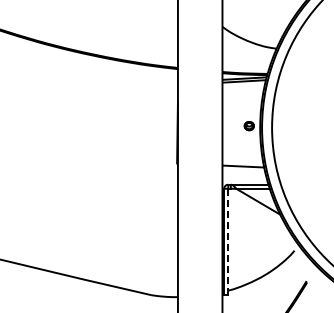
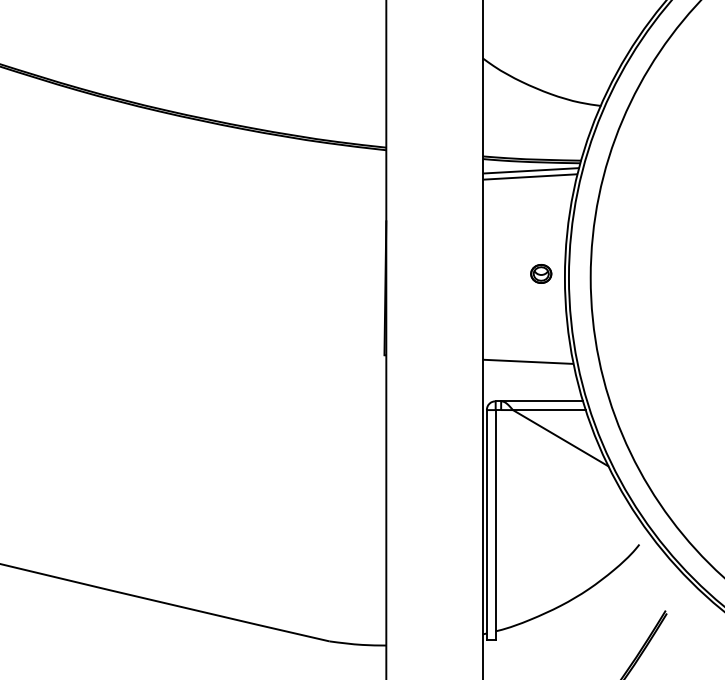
line: (228, 241) -> (496, 524), dashed -> solid

